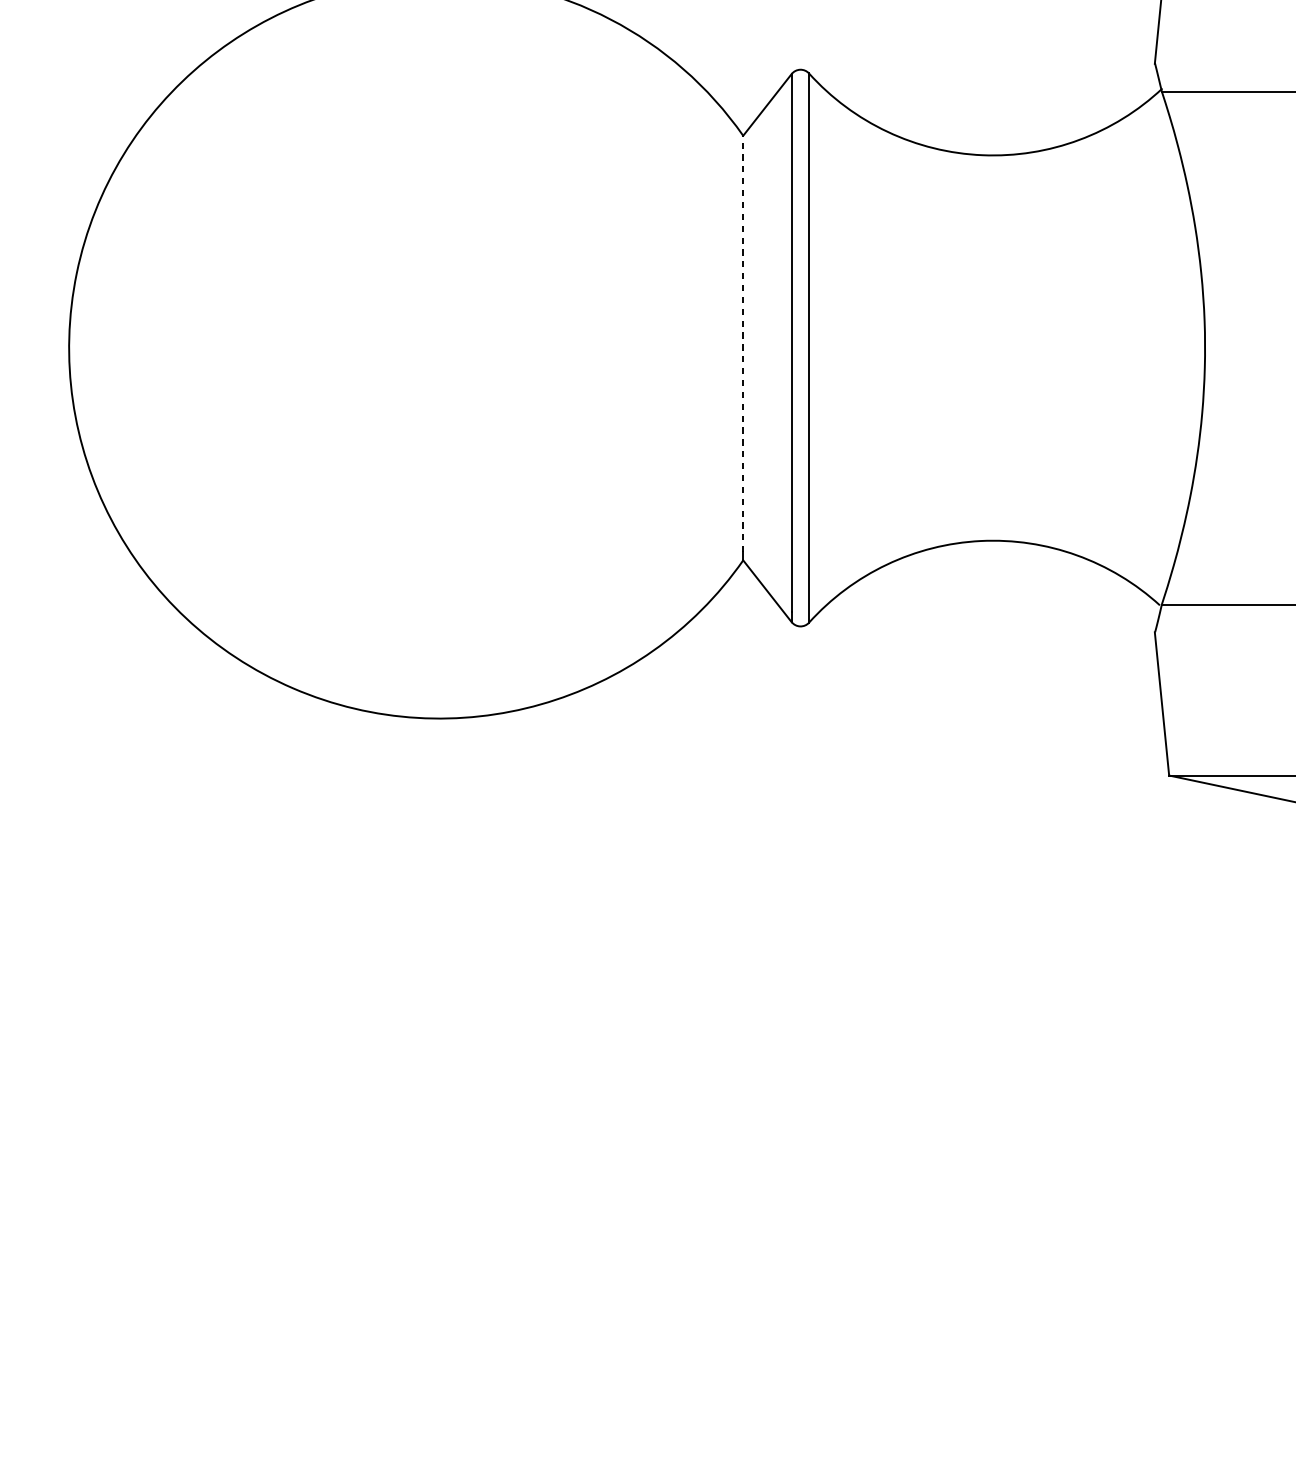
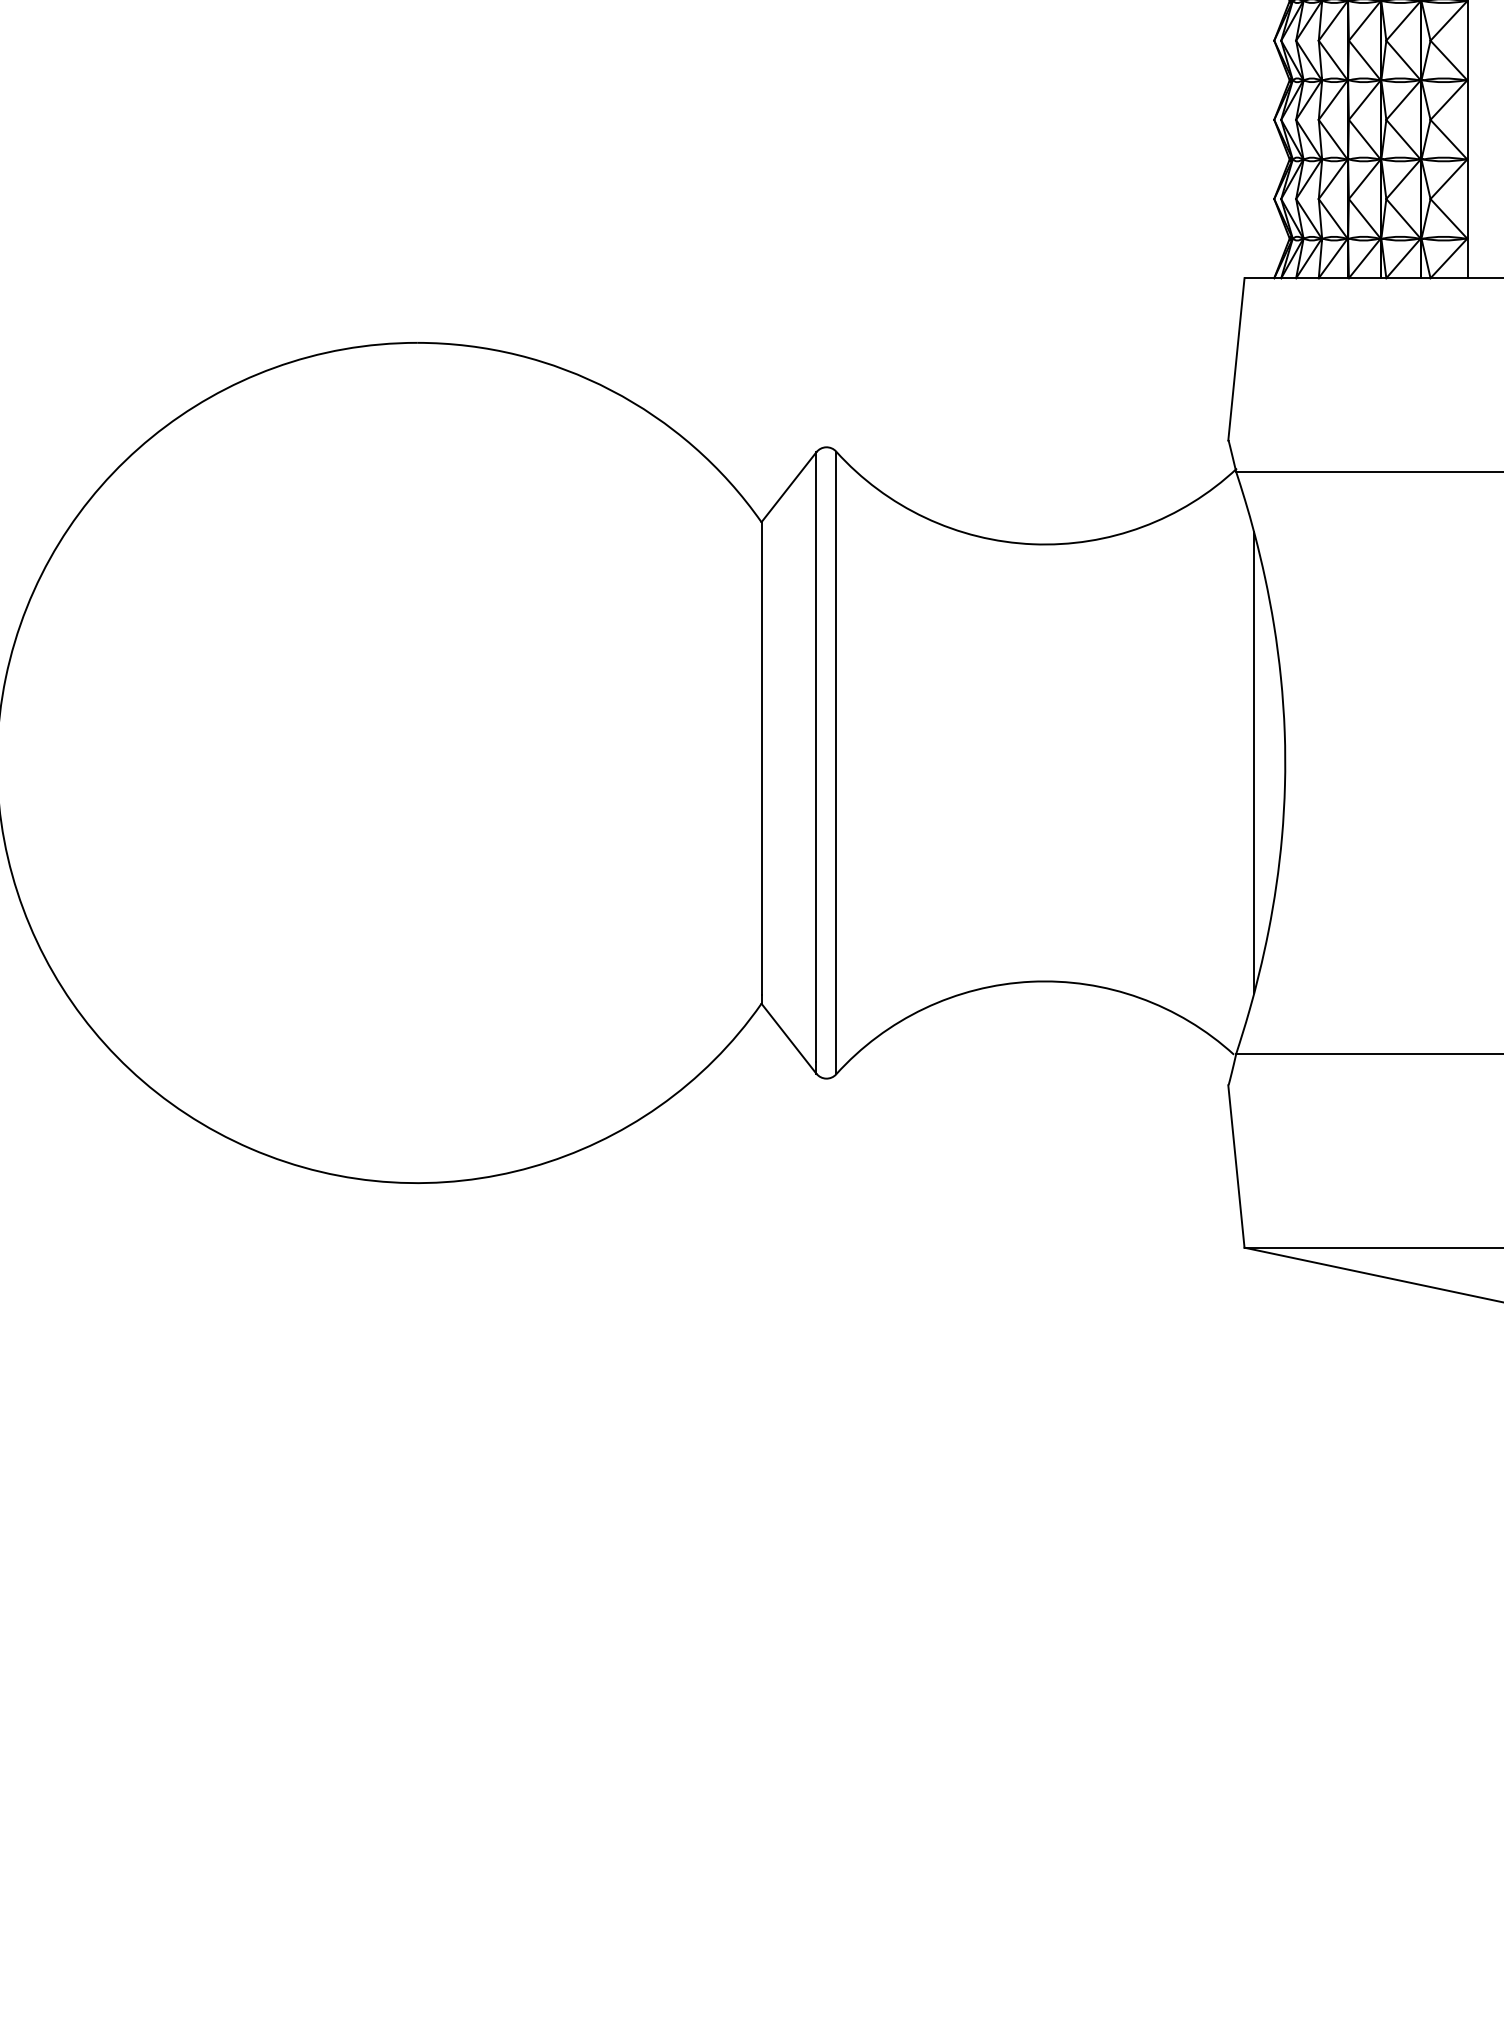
line: (743, 343) -> (761, 757), dashed -> solid
line: (1177, 346) -> (1254, 761), added

